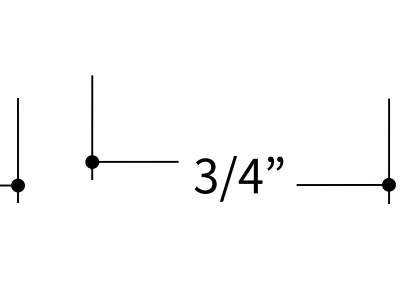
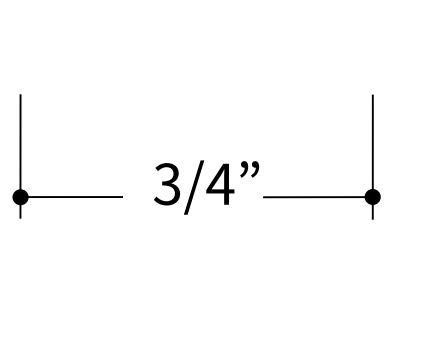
part: (131, 161) -> (67, 196), moved
text: (238, 178) -> (205, 187), moved

